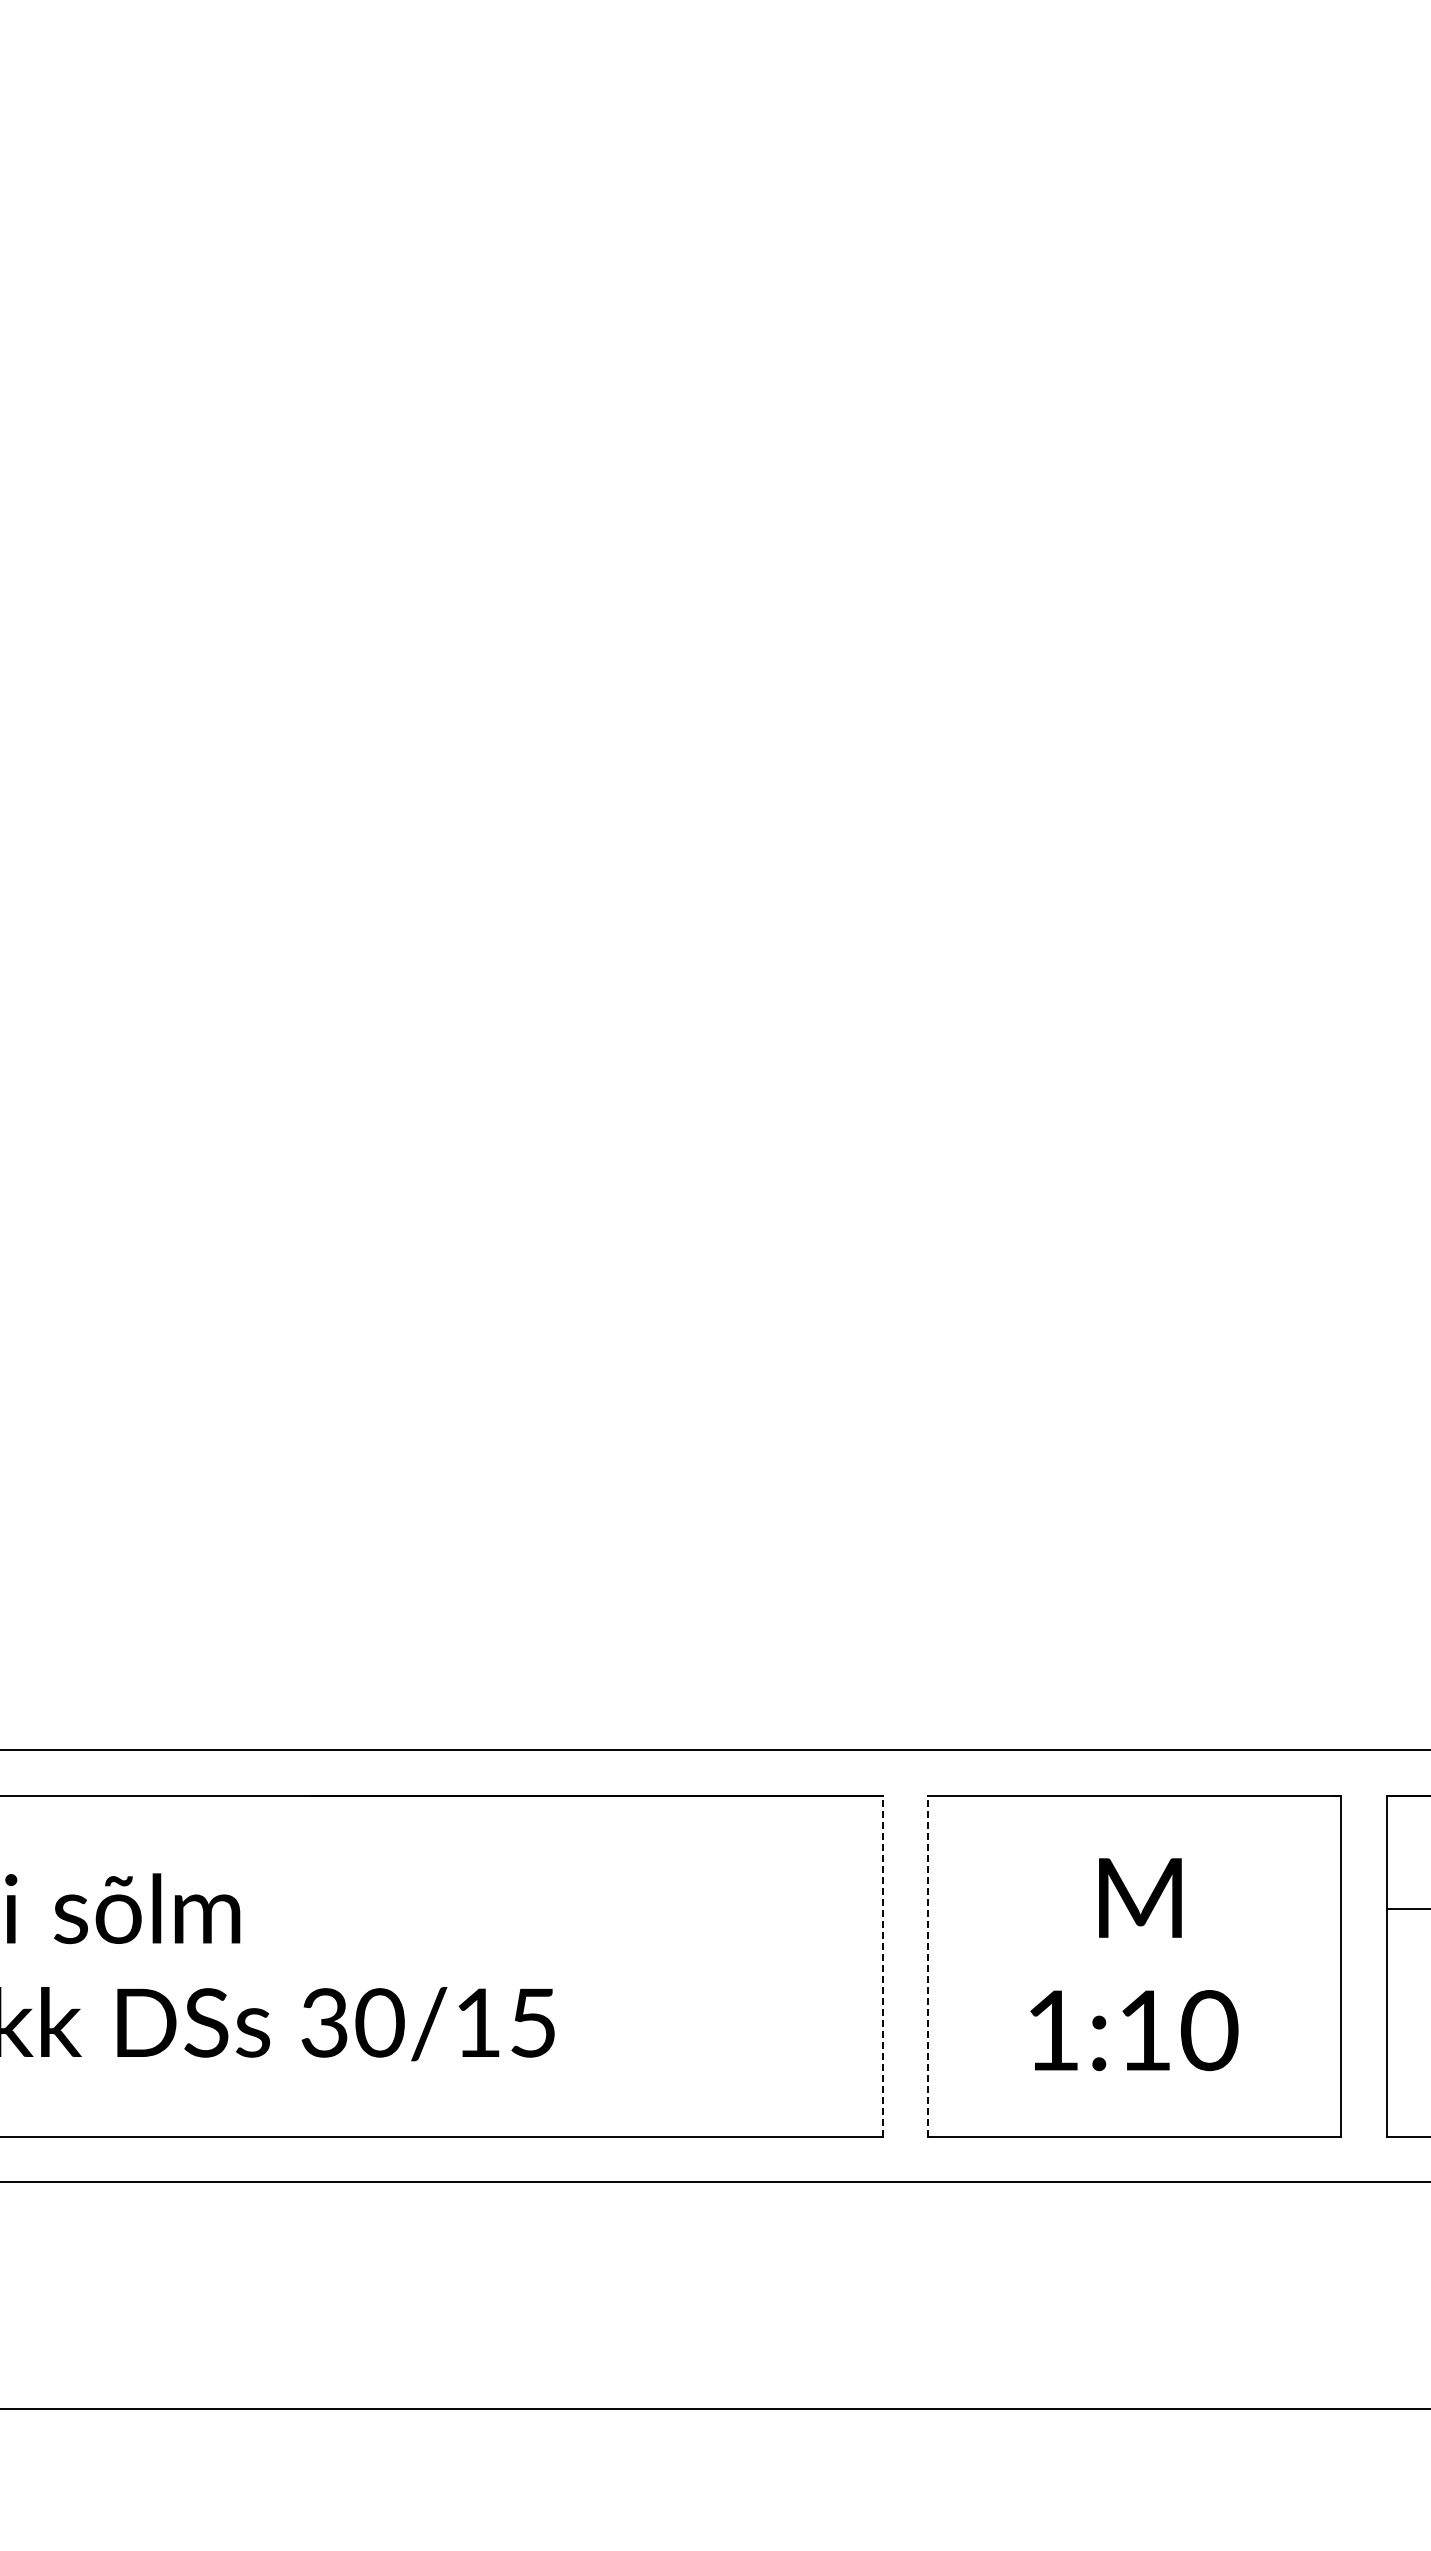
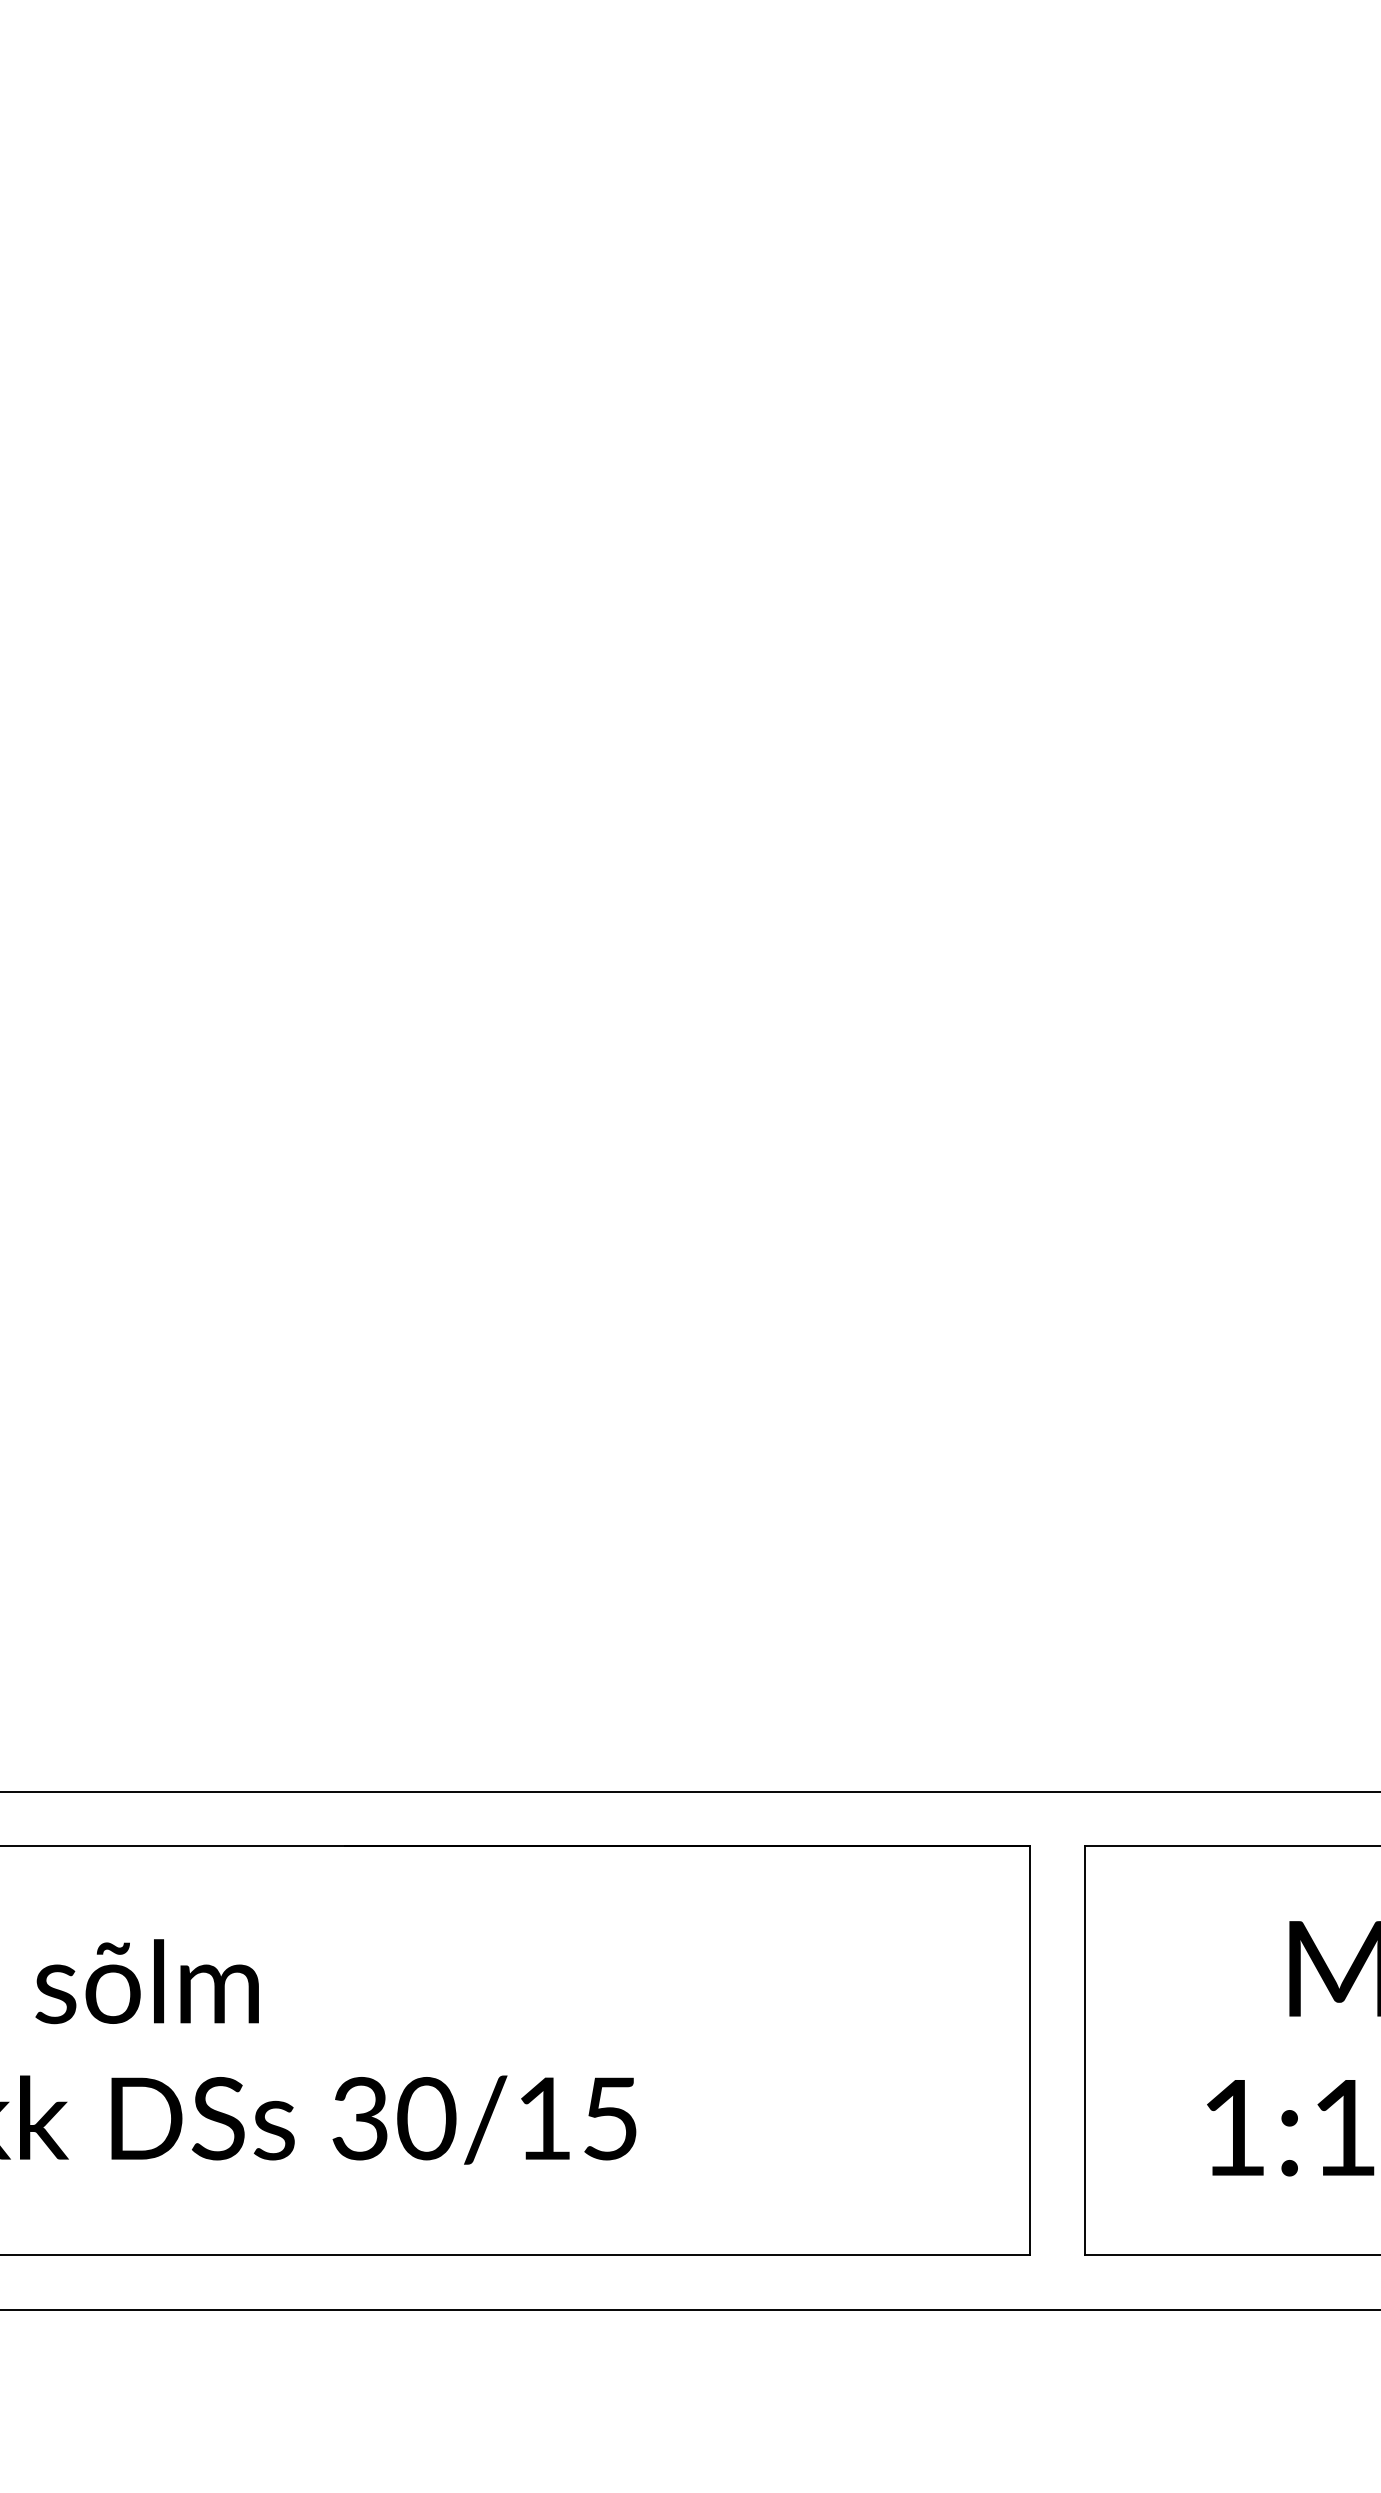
line: (882, 1965) -> (1029, 2049), dashed -> solid
line: (928, 1965) -> (1084, 2049), dashed -> solid

